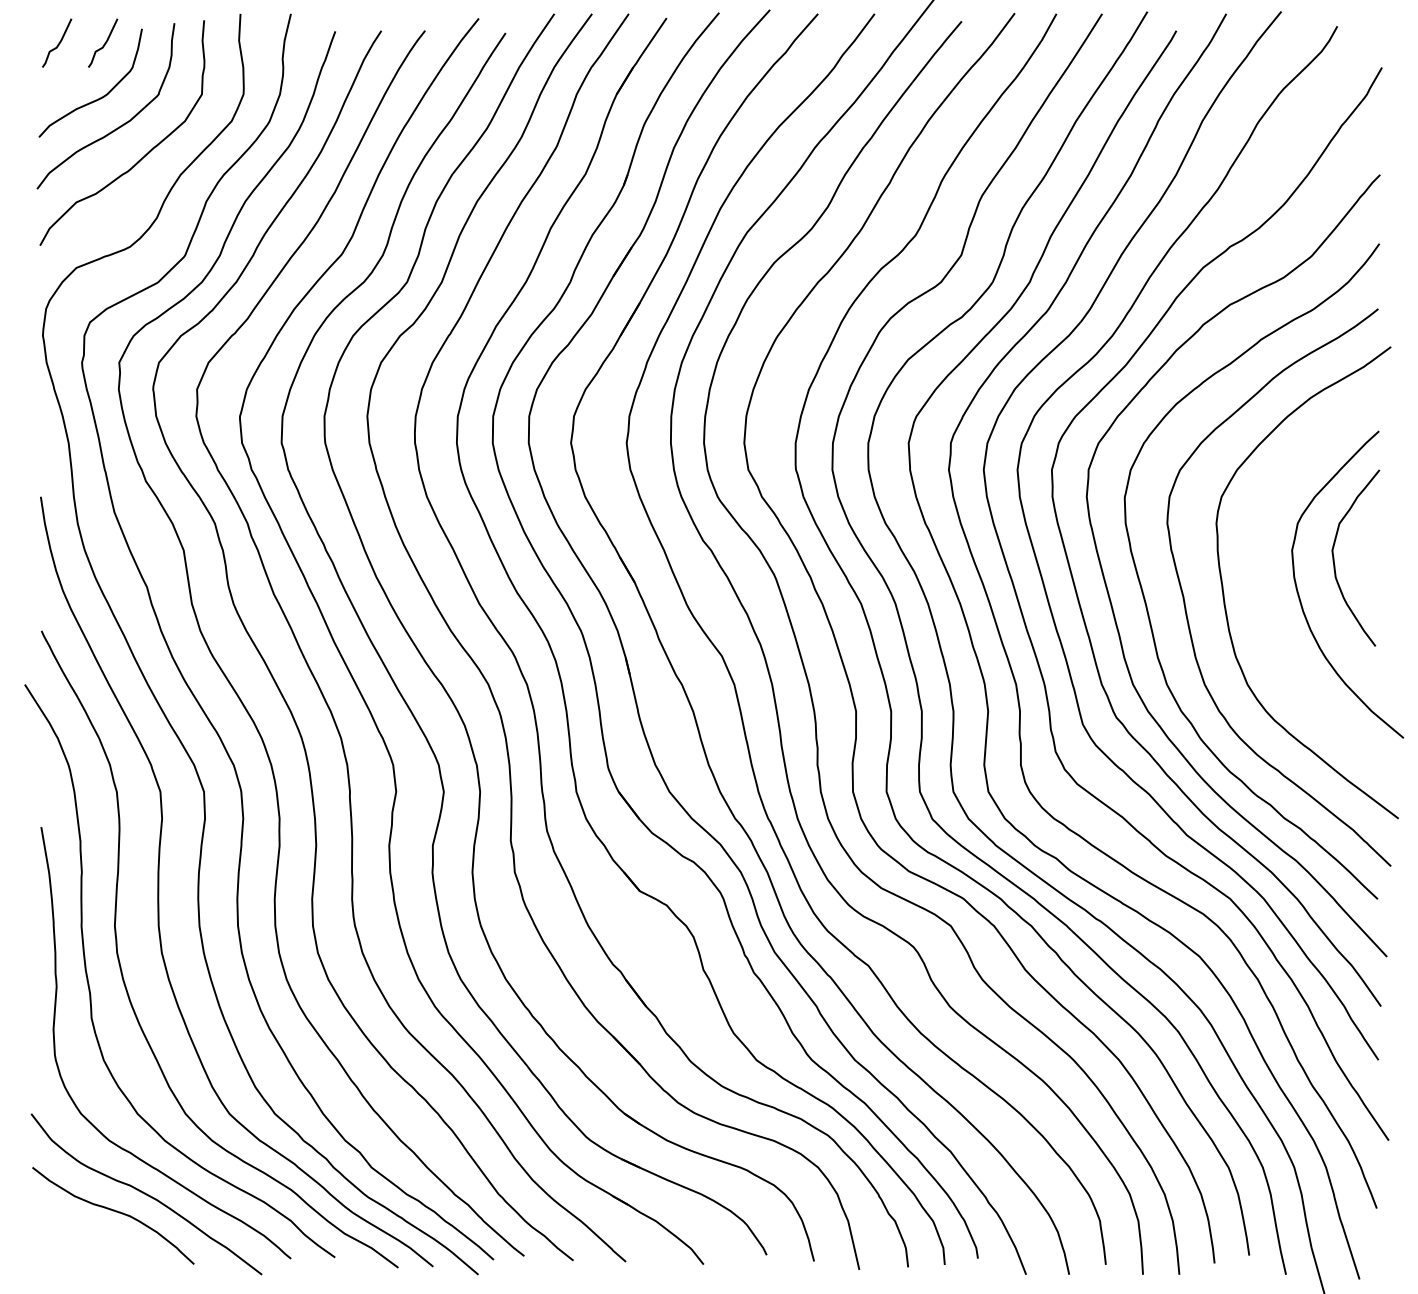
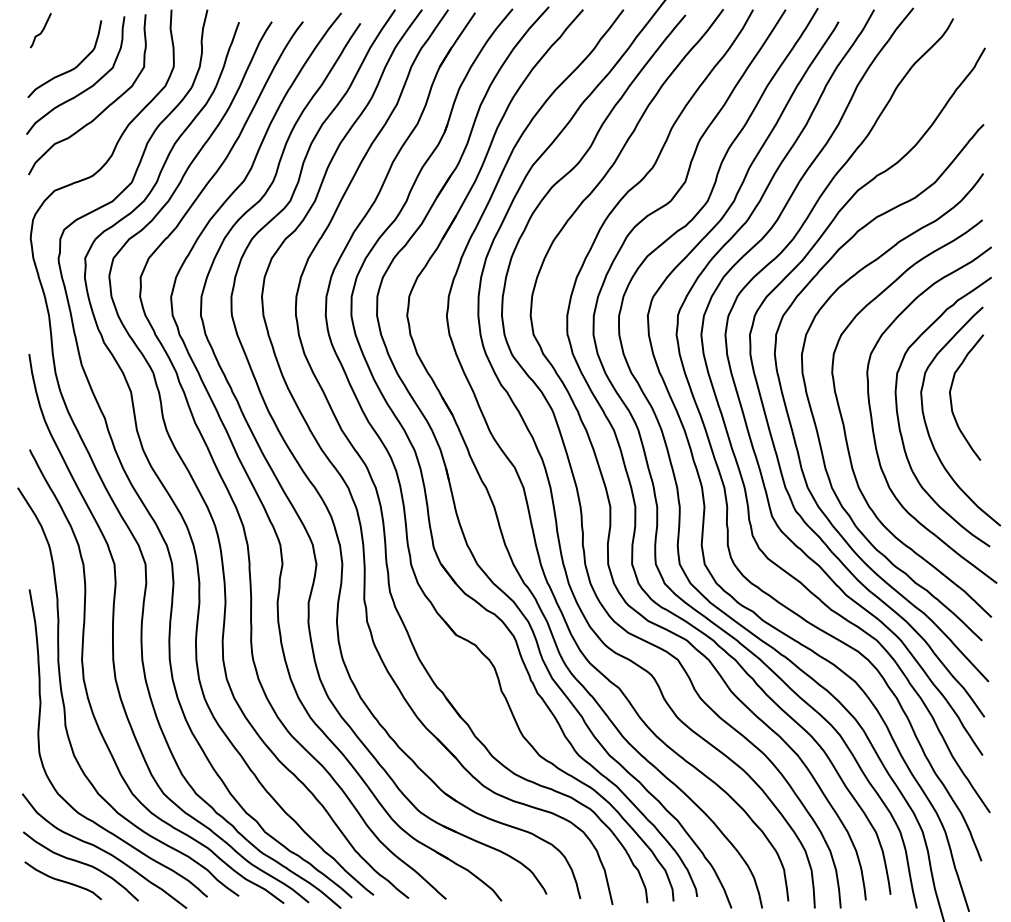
curve: (104, 43) -> (74, 30), removed
curve: (1261, 590) -> (899, 420), added
curve: (88, 1235) -> (63, 880), added

